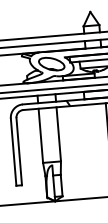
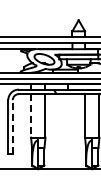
line: (41, 135) -> (31, 115), solid -> dashed
line: (18, 152) -> (12, 127), solid -> dashed

